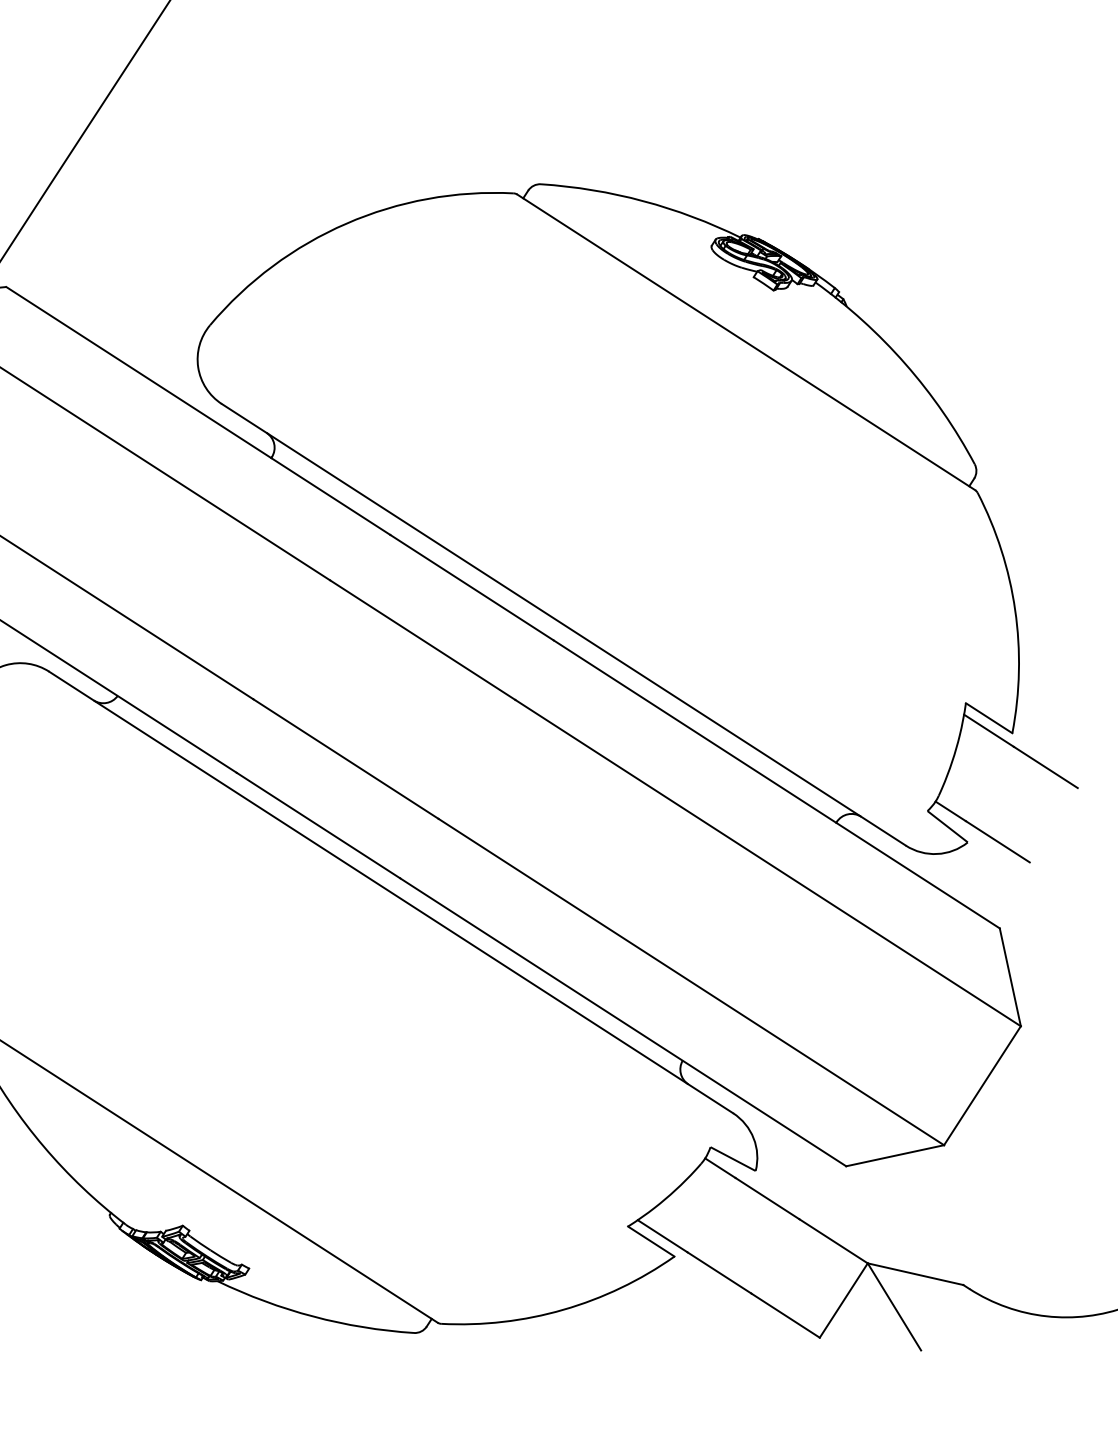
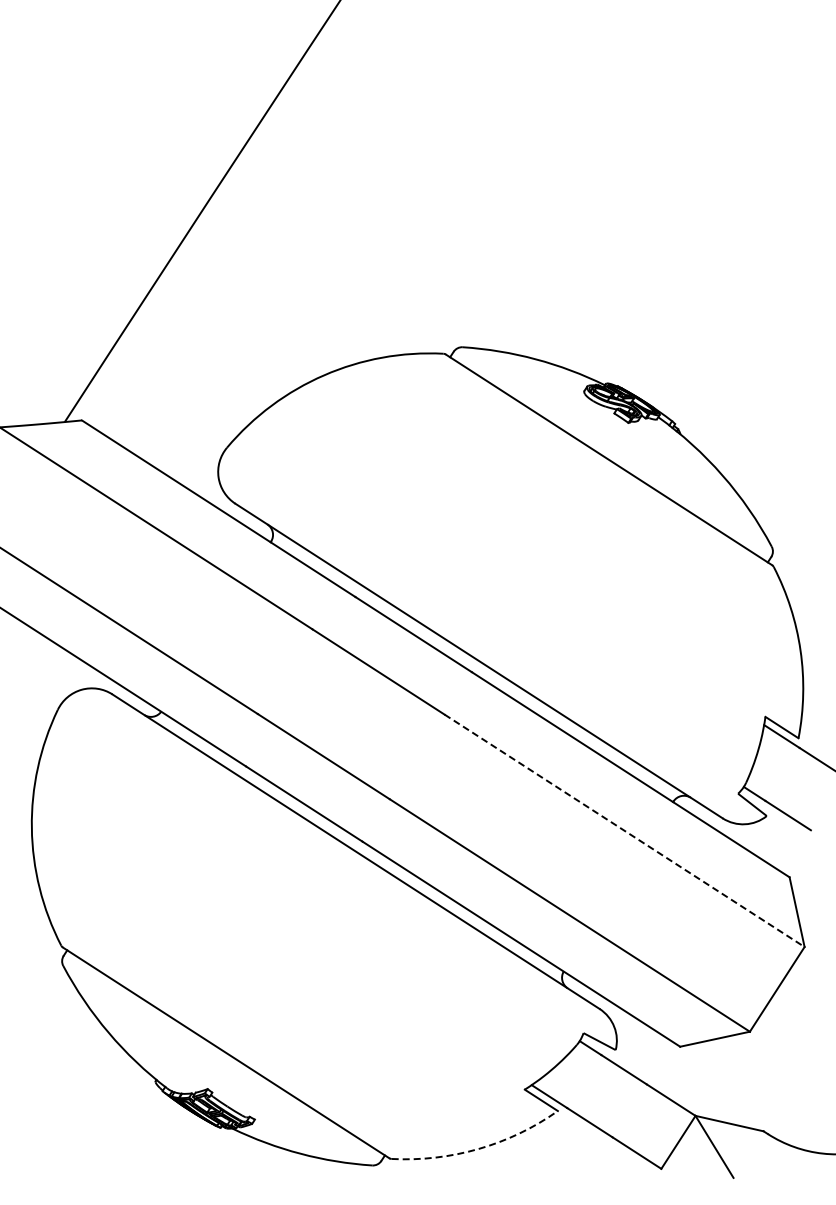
line: (768, 864) -> (624, 831), solid -> dashed
arc: (563, 1309) -> (478, 1148), solid -> dashed

